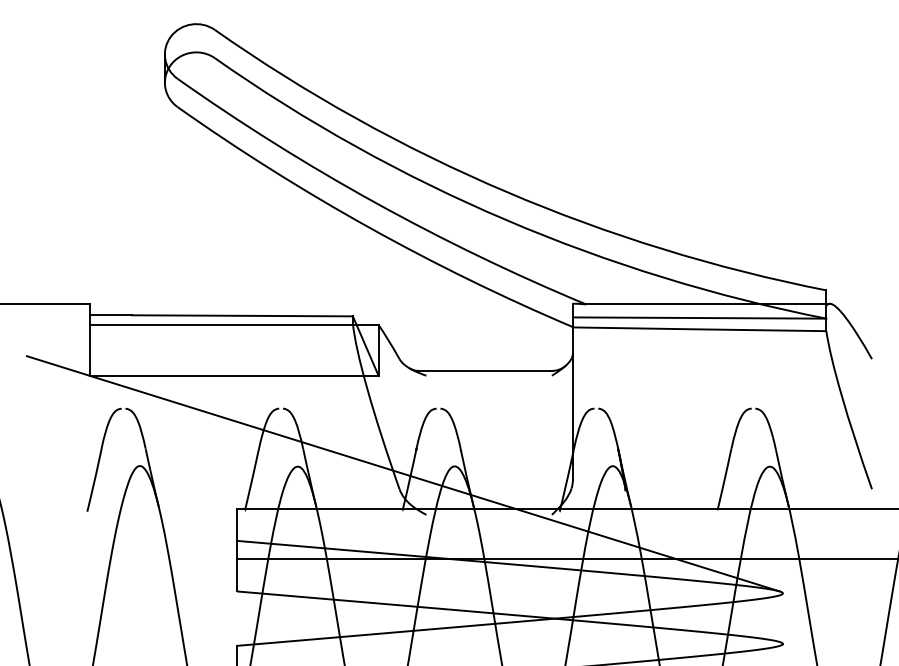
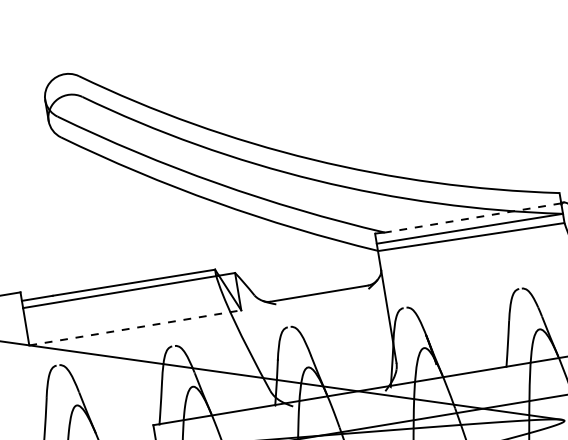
line: (705, 304) -> (472, 218), solid -> dashed
line: (234, 375) -> (135, 327), solid -> dashed

